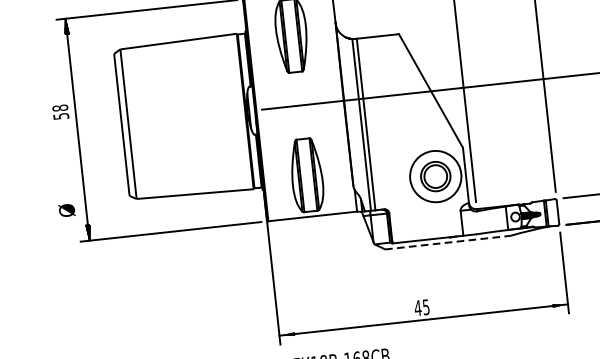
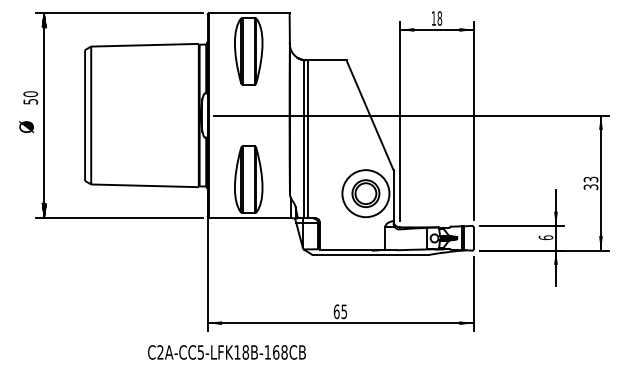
text: (60, 108) -> (30, 94), 58 -> 50
text: (66, 209) -> (26, 126), moved
line: (449, 243) -> (371, 255), dashed -> solid
text: (417, 307) -> (336, 311), 45 -> 65

